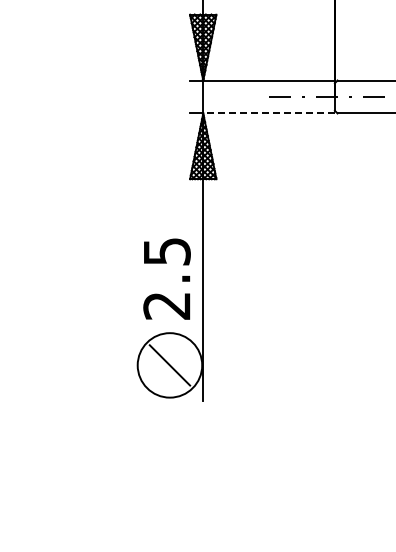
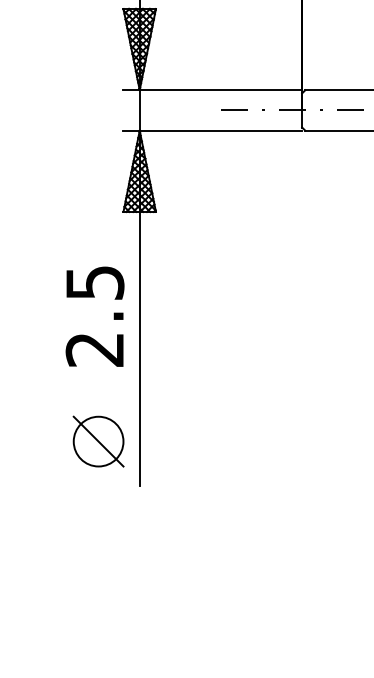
line: (269, 113) -> (221, 130), dashed -> solid
text: (166, 278) -> (94, 315), moved
circle: (169, 365) -> (98, 441), size x0.62

